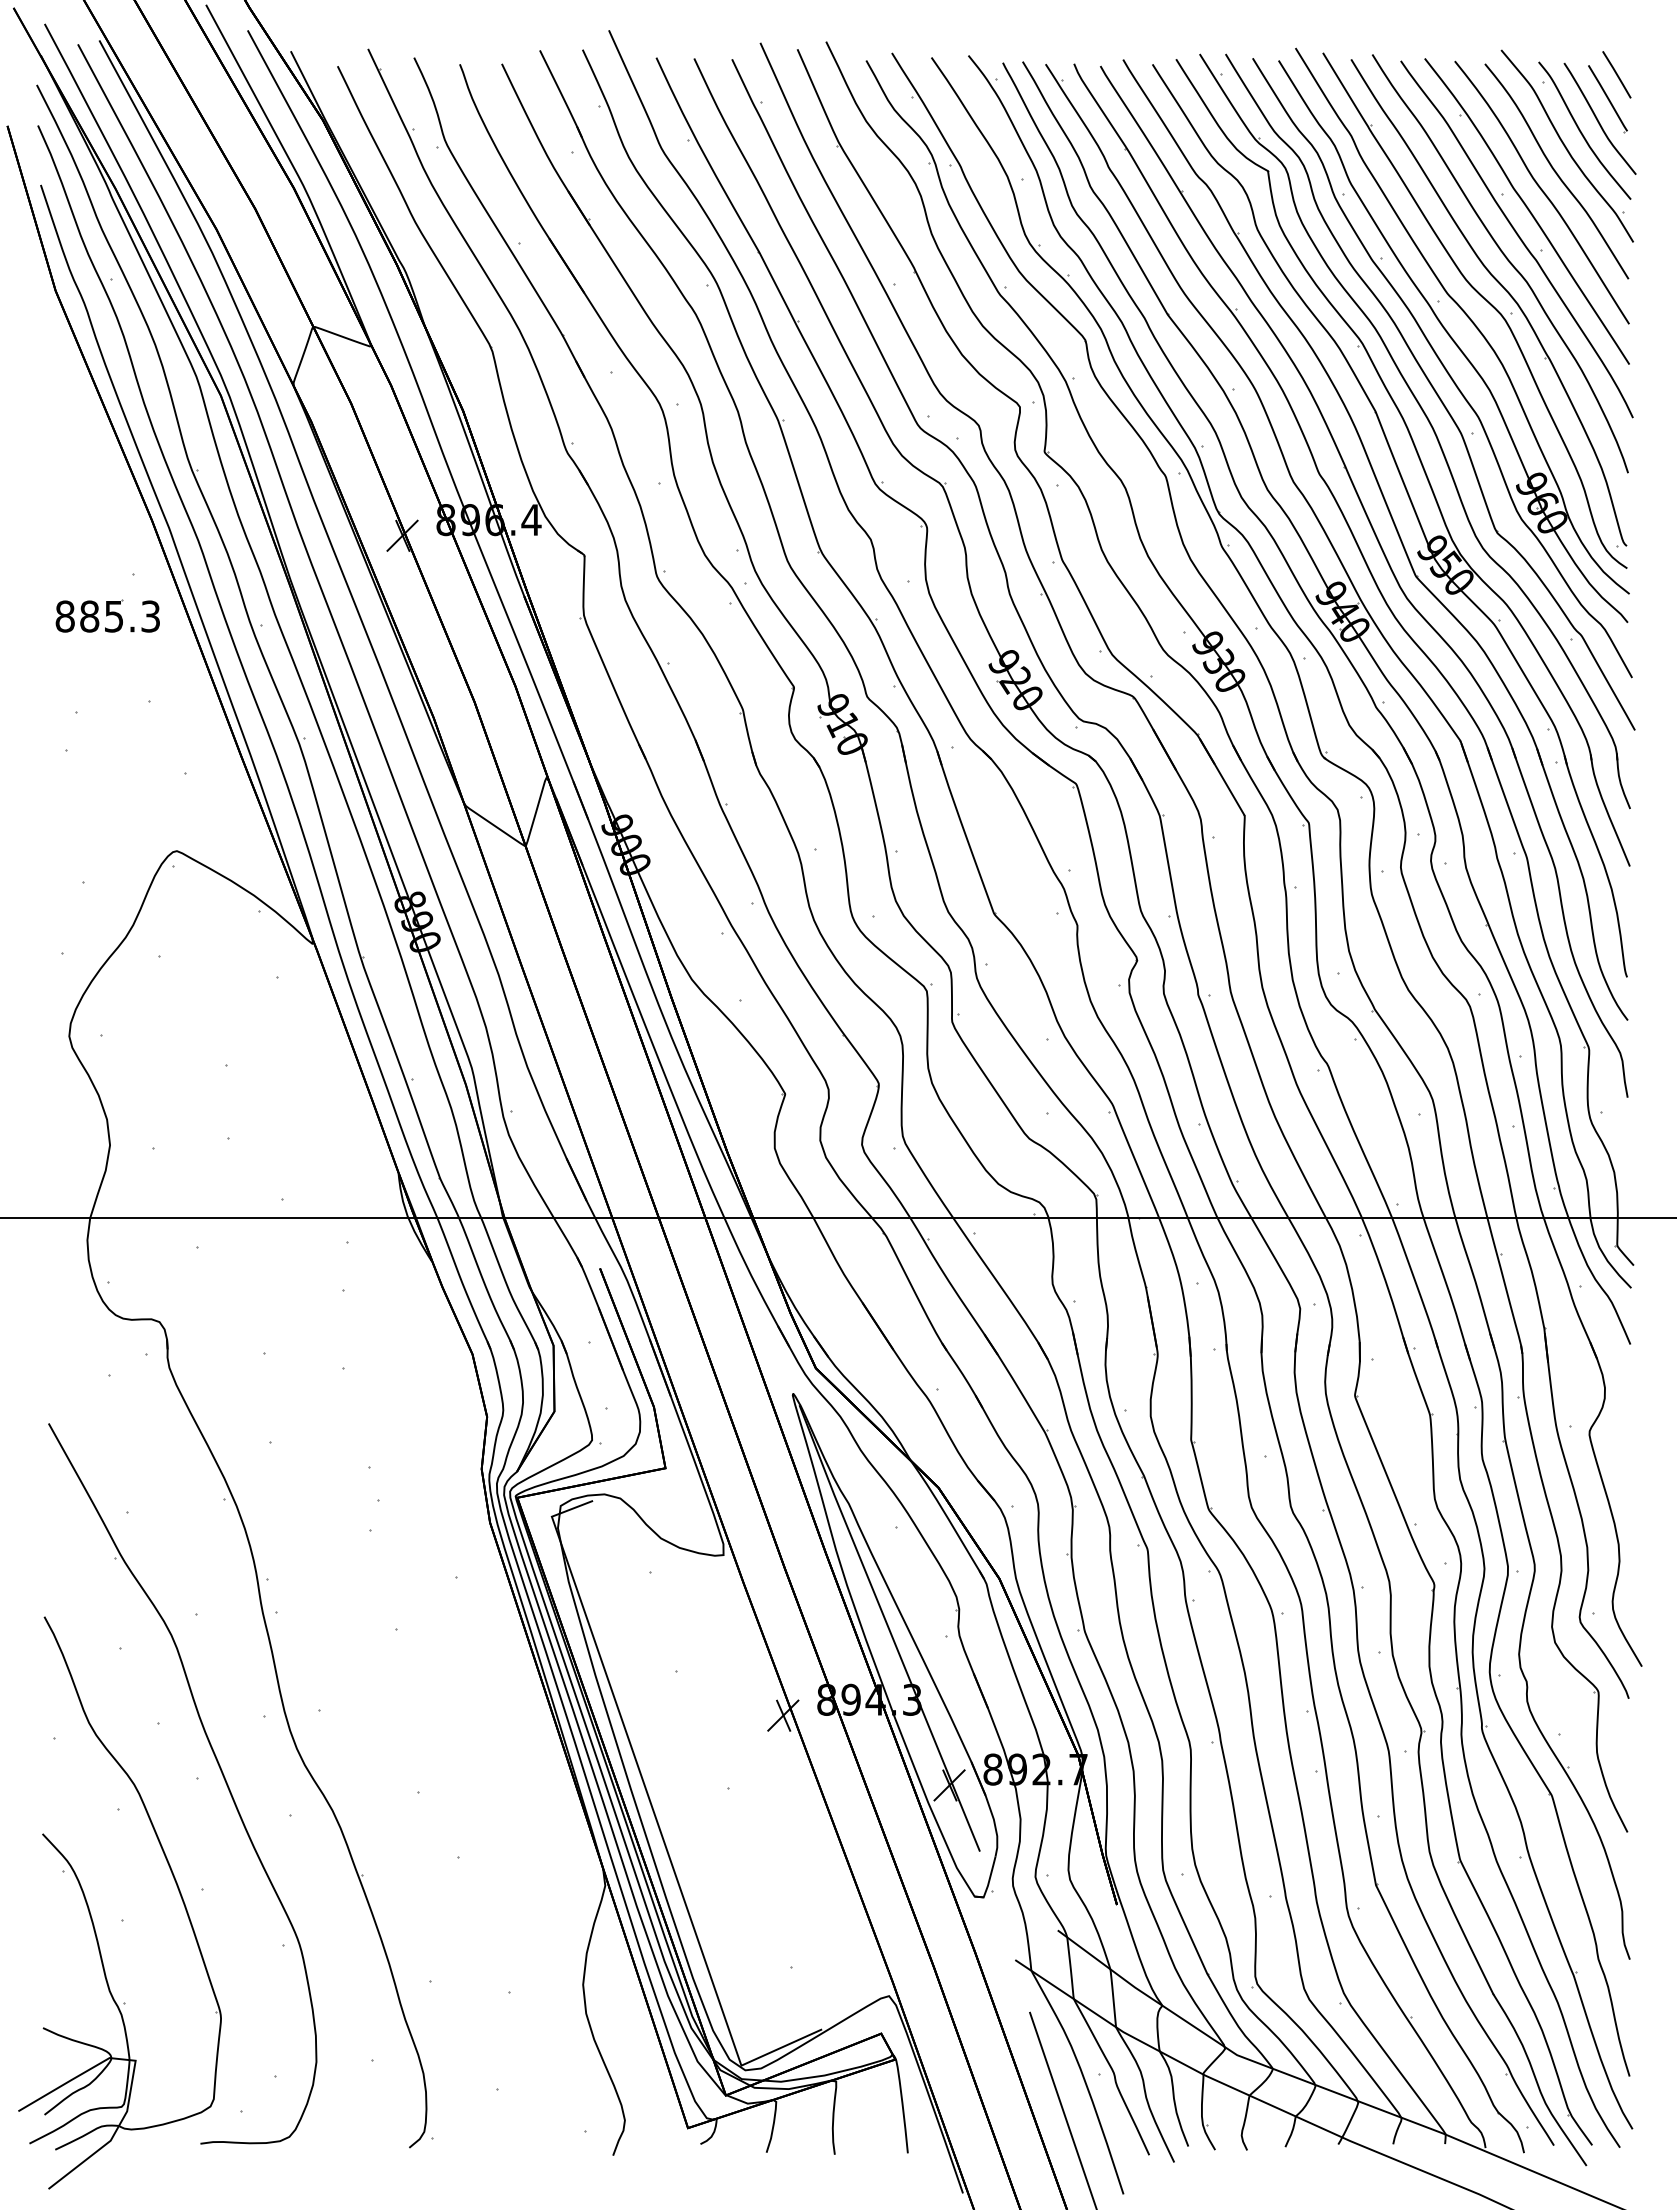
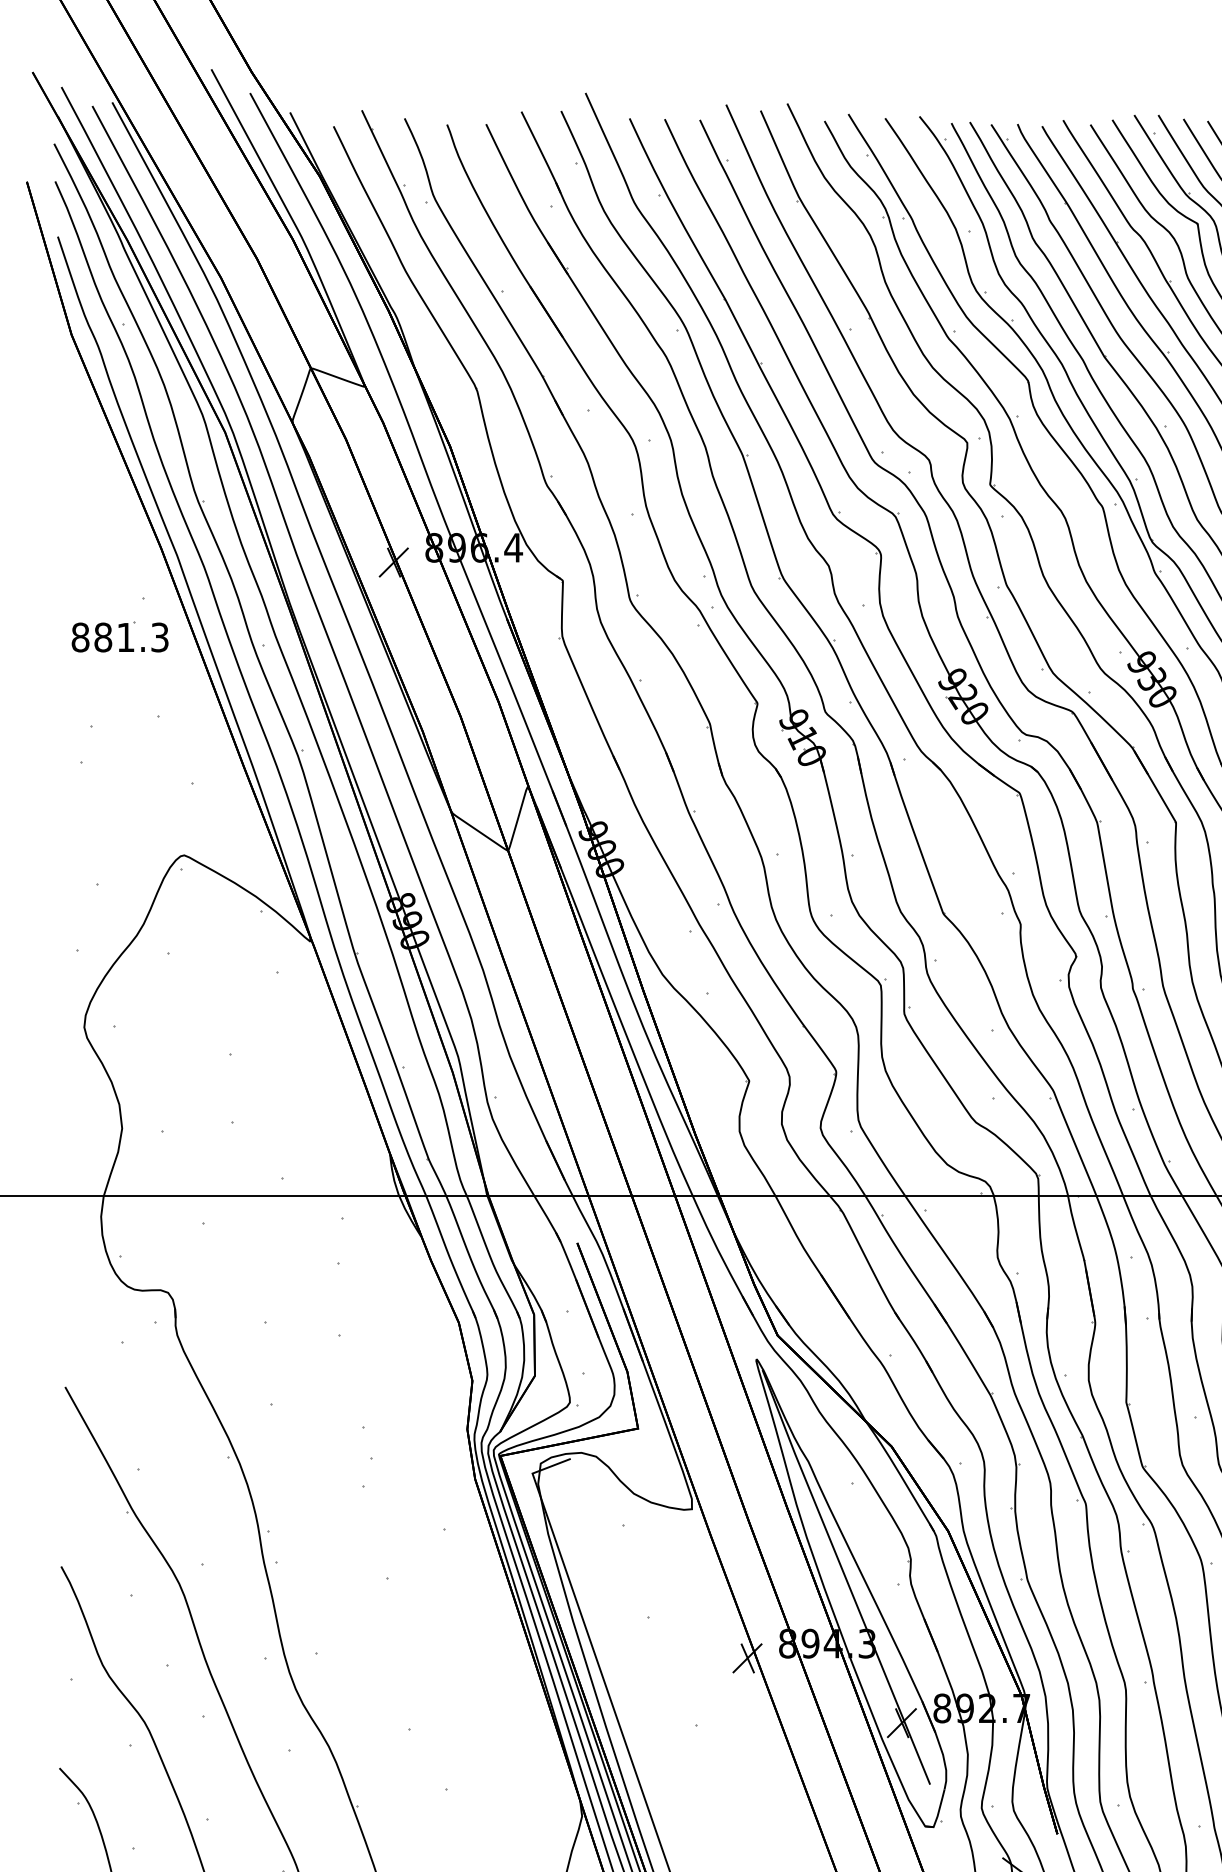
text: (113, 616) -> (125, 637), 885.3 -> 881.3

